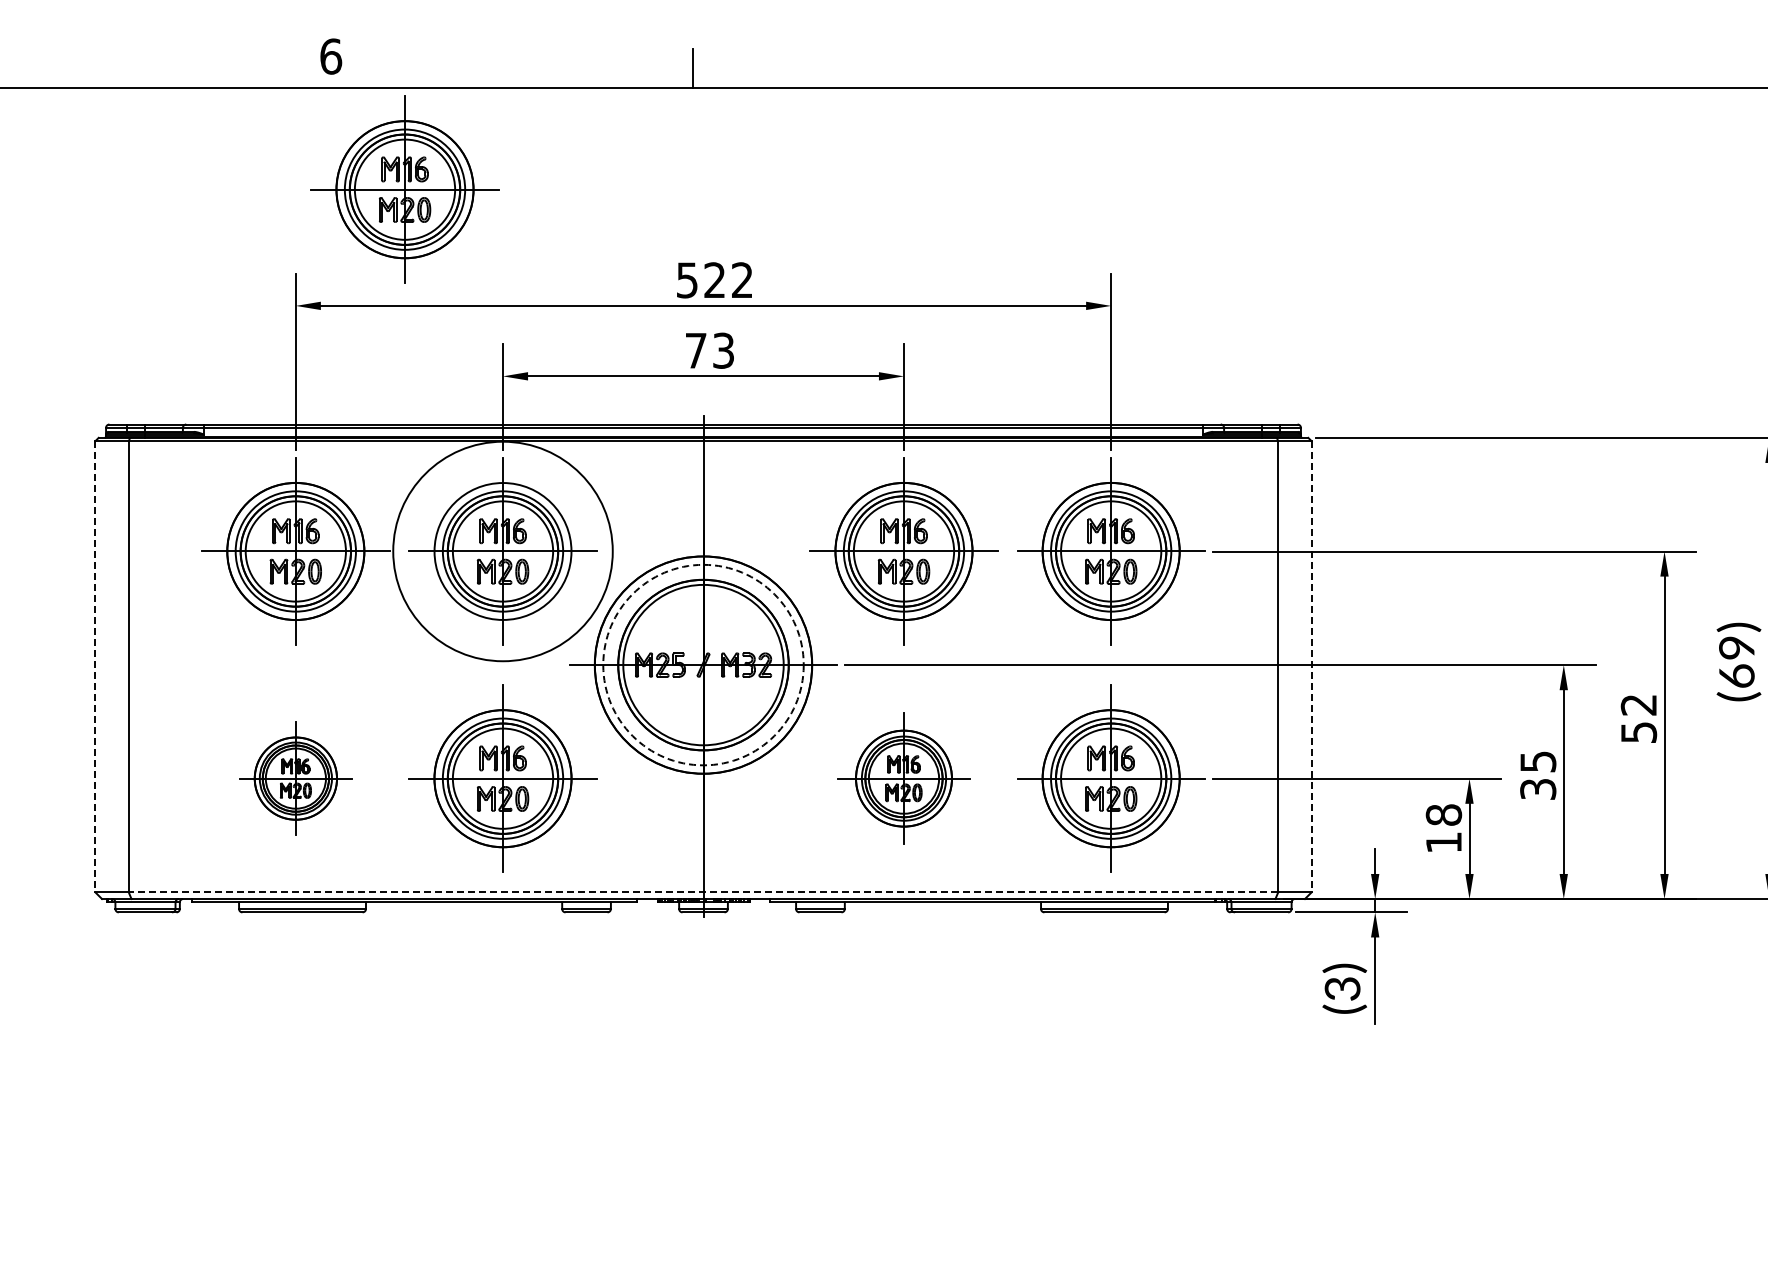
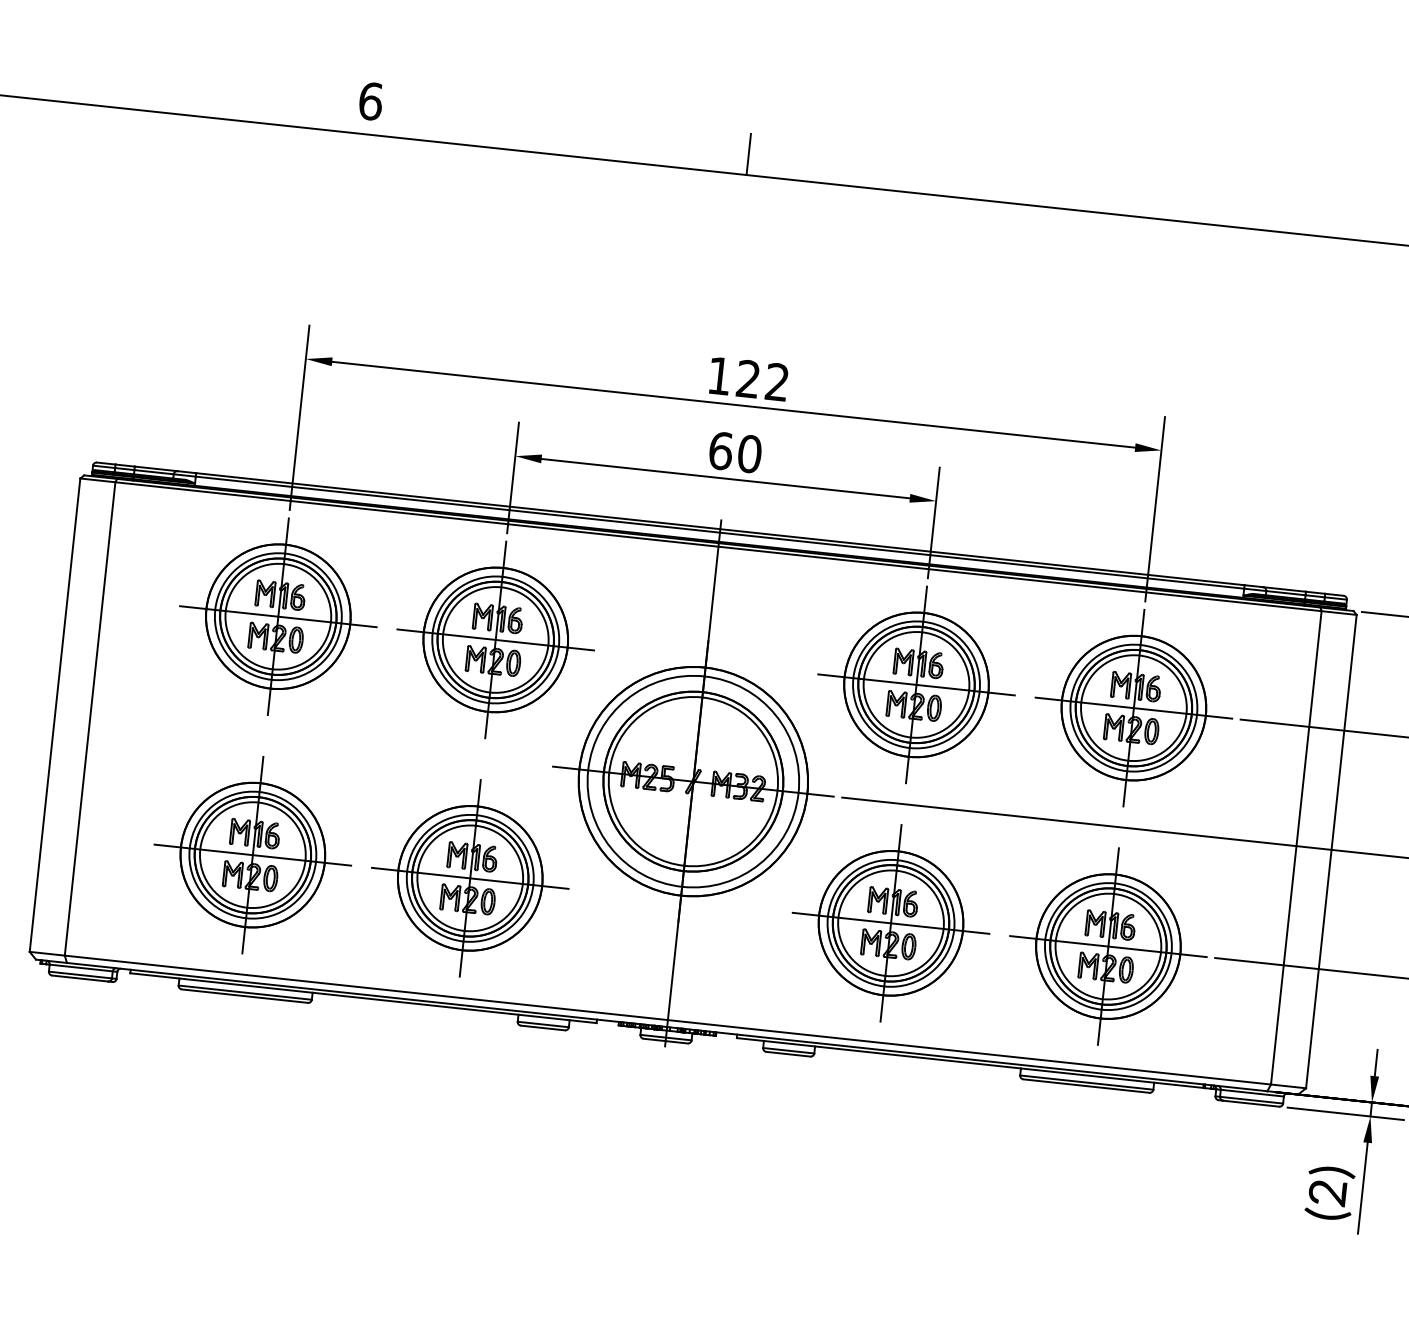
part: (404, 189) -> (432, 249), removed
text: (687, 280) -> (719, 376), 522 -> 122
text: (709, 350) -> (734, 452), 73 -> 60
circle: (502, 551) -> (495, 639), size x0.62
circle: (703, 664) -> (693, 781), dashed -> solid
line: (95, 666) -> (55, 714), dashed -> solid
line: (1311, 666) -> (1331, 851), dashed -> solid
part: (295, 778) -> (252, 854), size x1.67
part: (903, 778) -> (890, 923), size x1.43
line: (703, 892) -> (667, 1020), dashed -> solid
text: (1343, 988) -> (1328, 1192), (3) -> (2)

